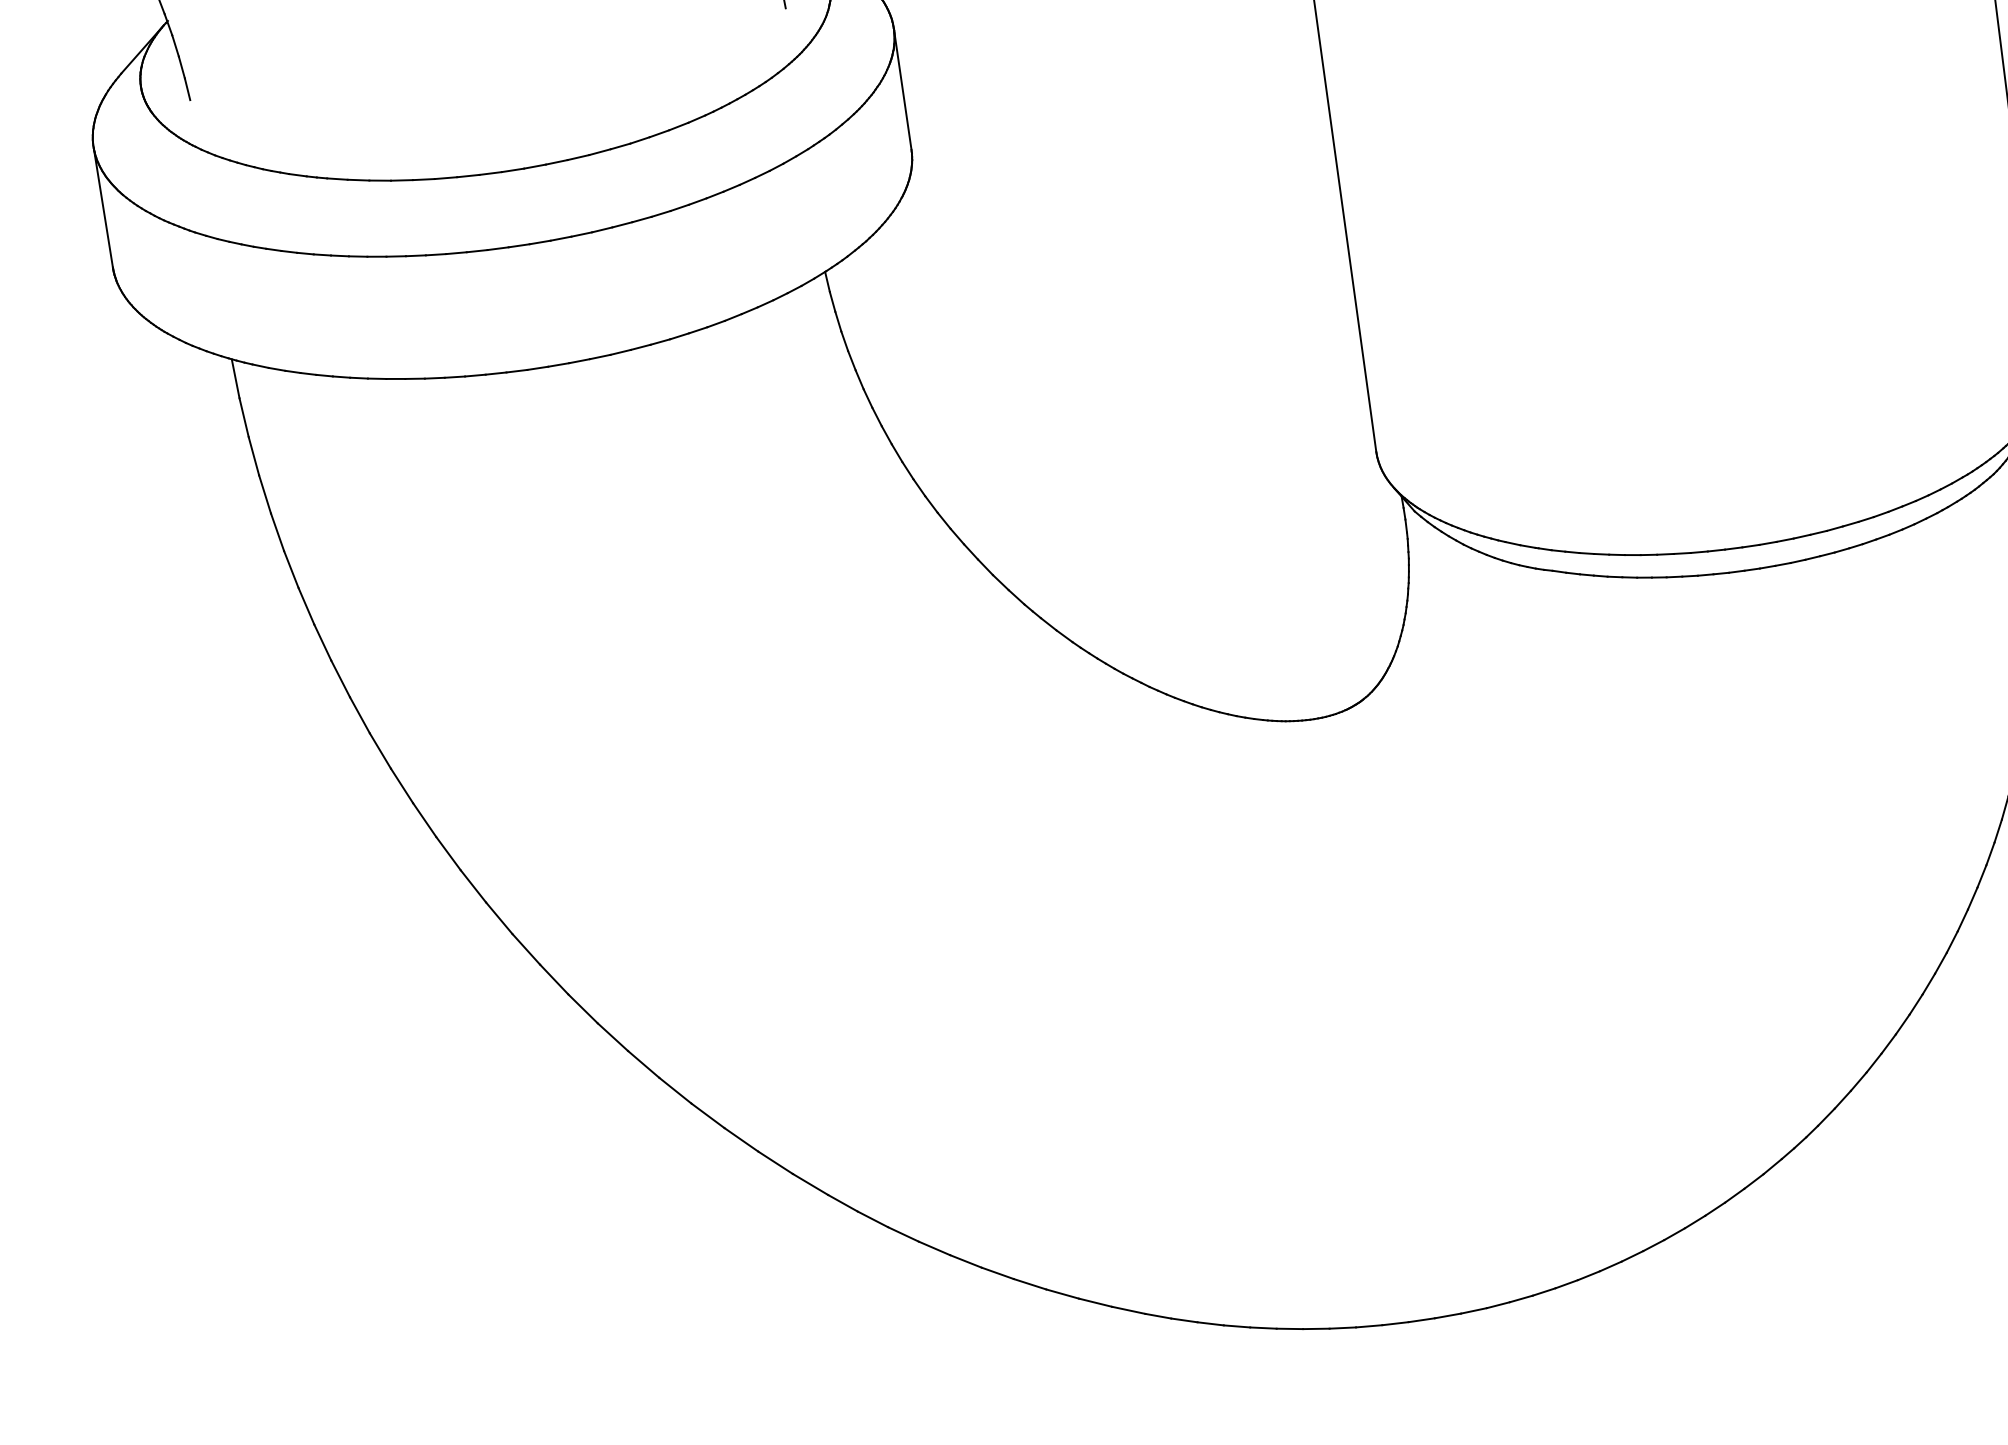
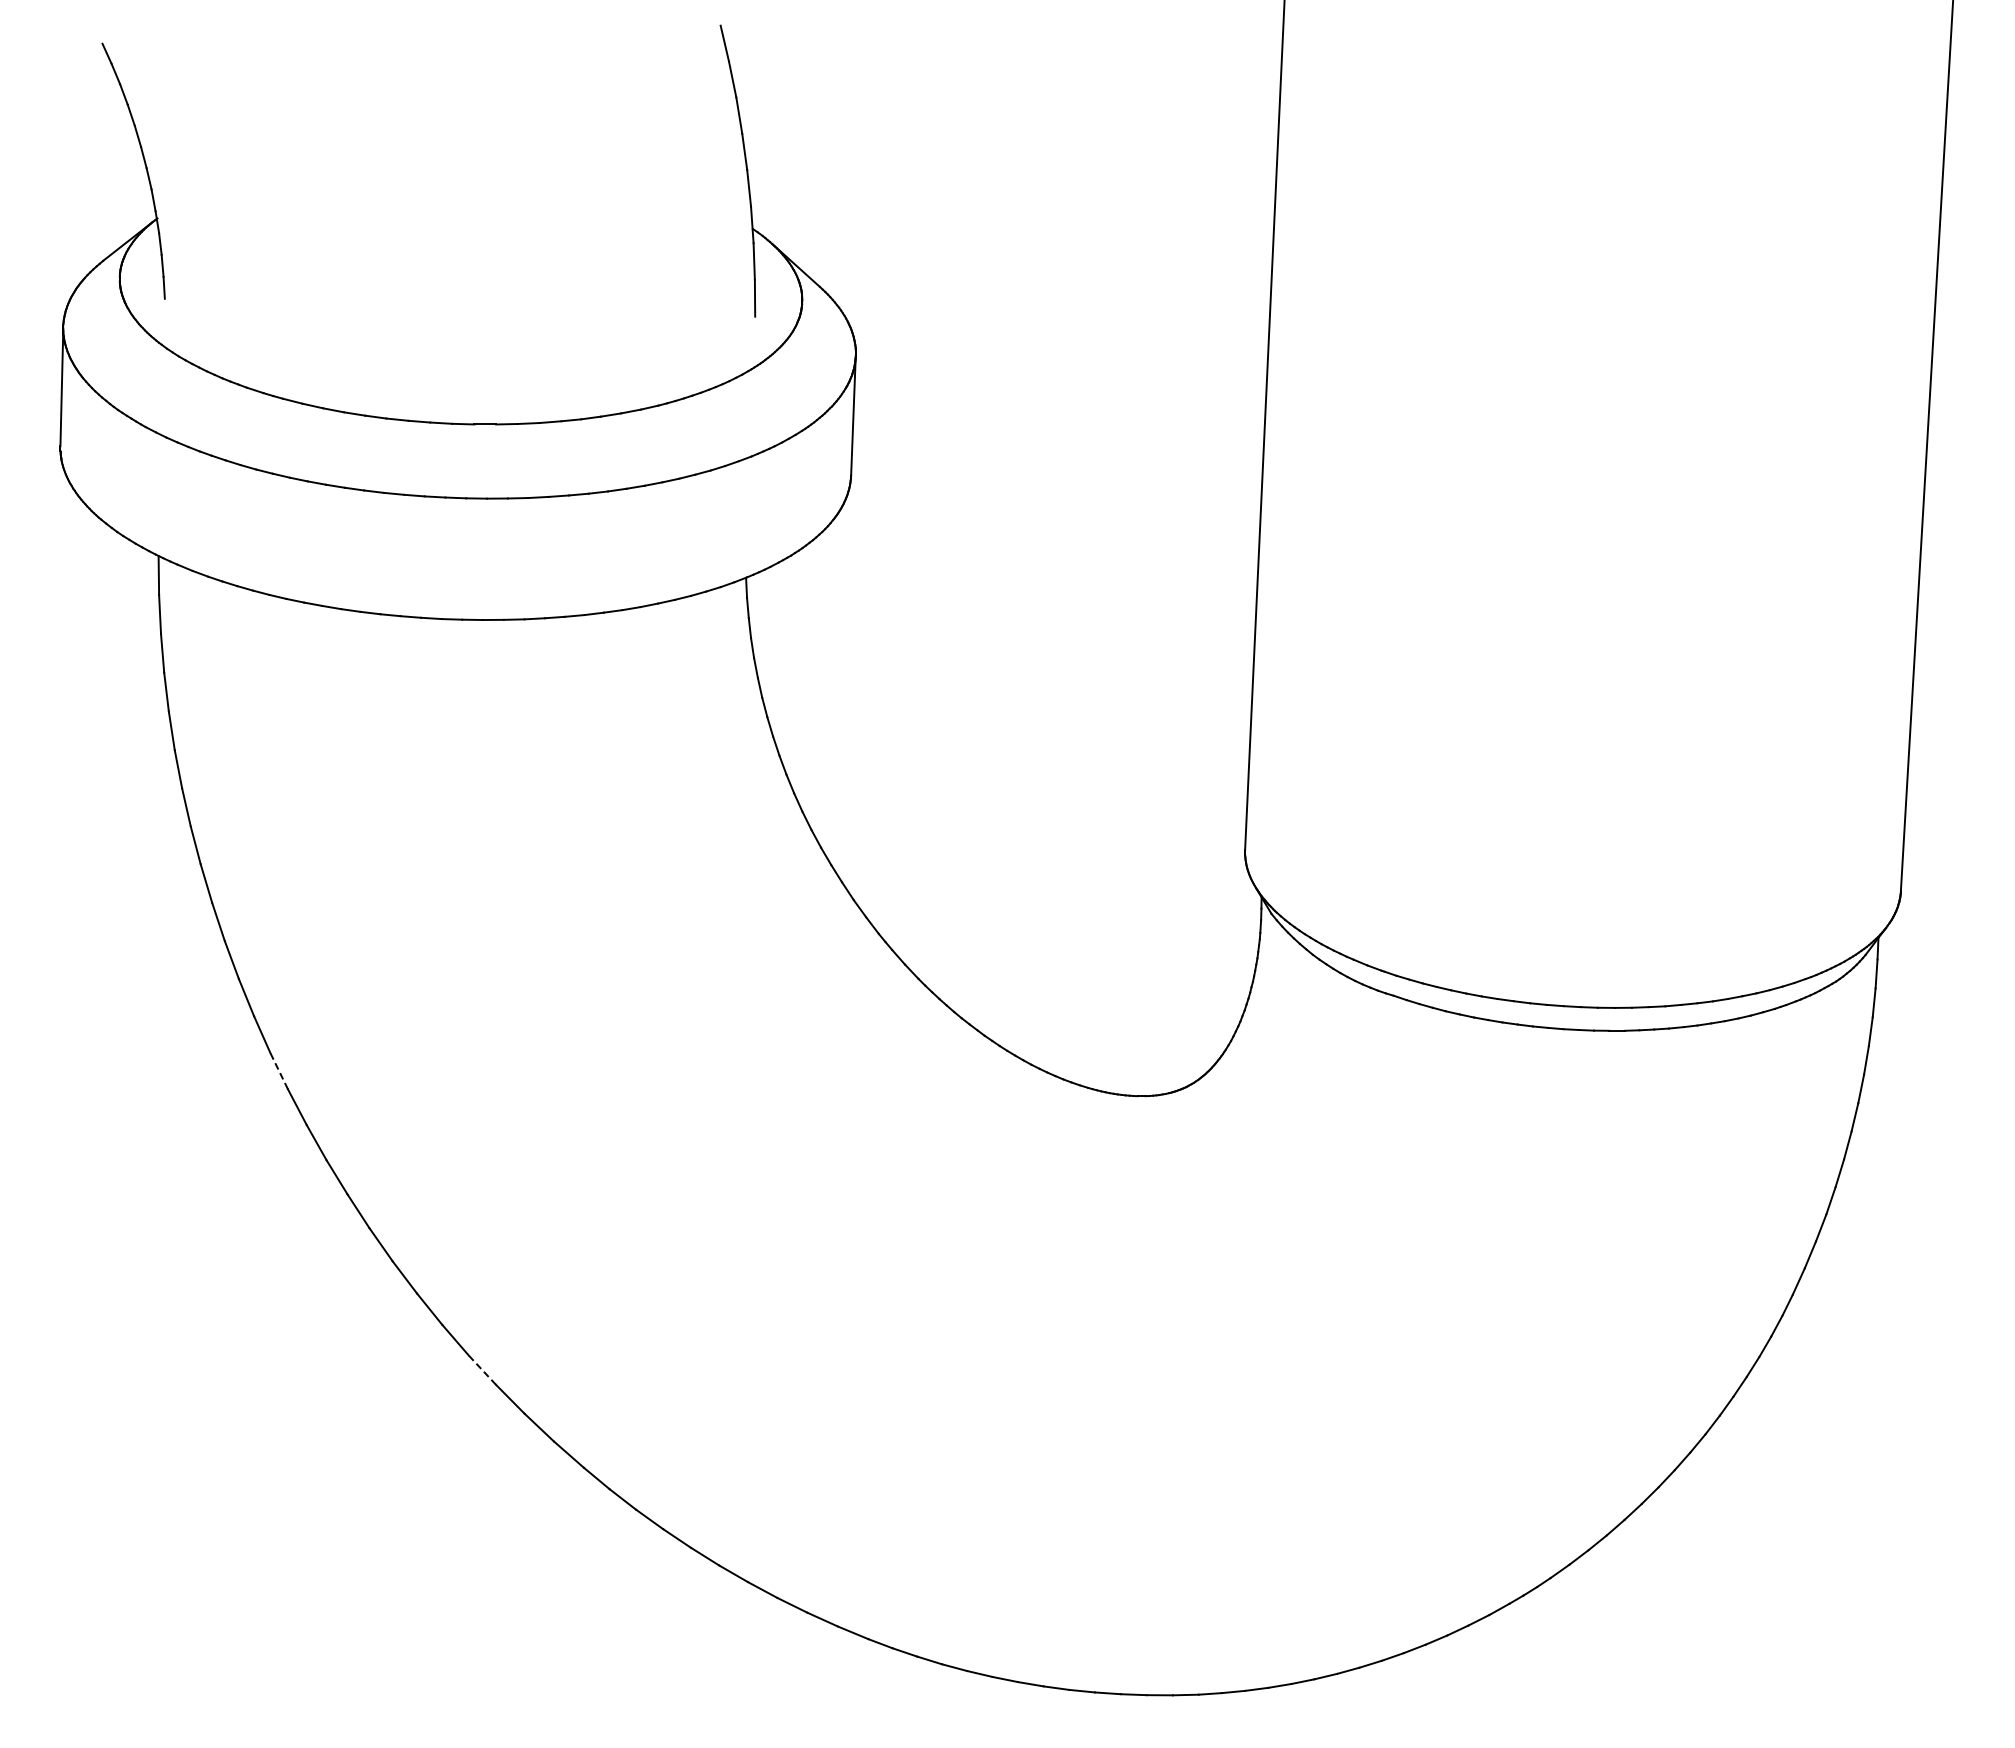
line: (447, 853) -> (278, 1070), solid -> dashed
line: (707, 1115) -> (482, 1369), solid -> dashed

